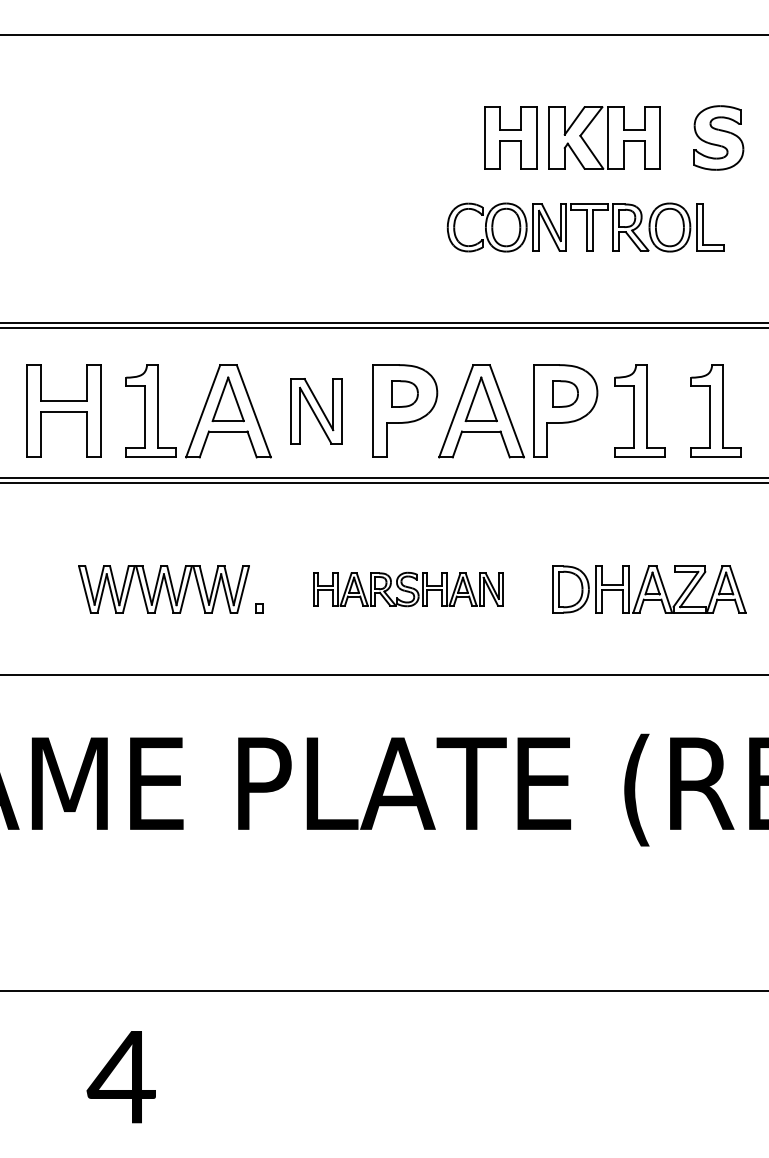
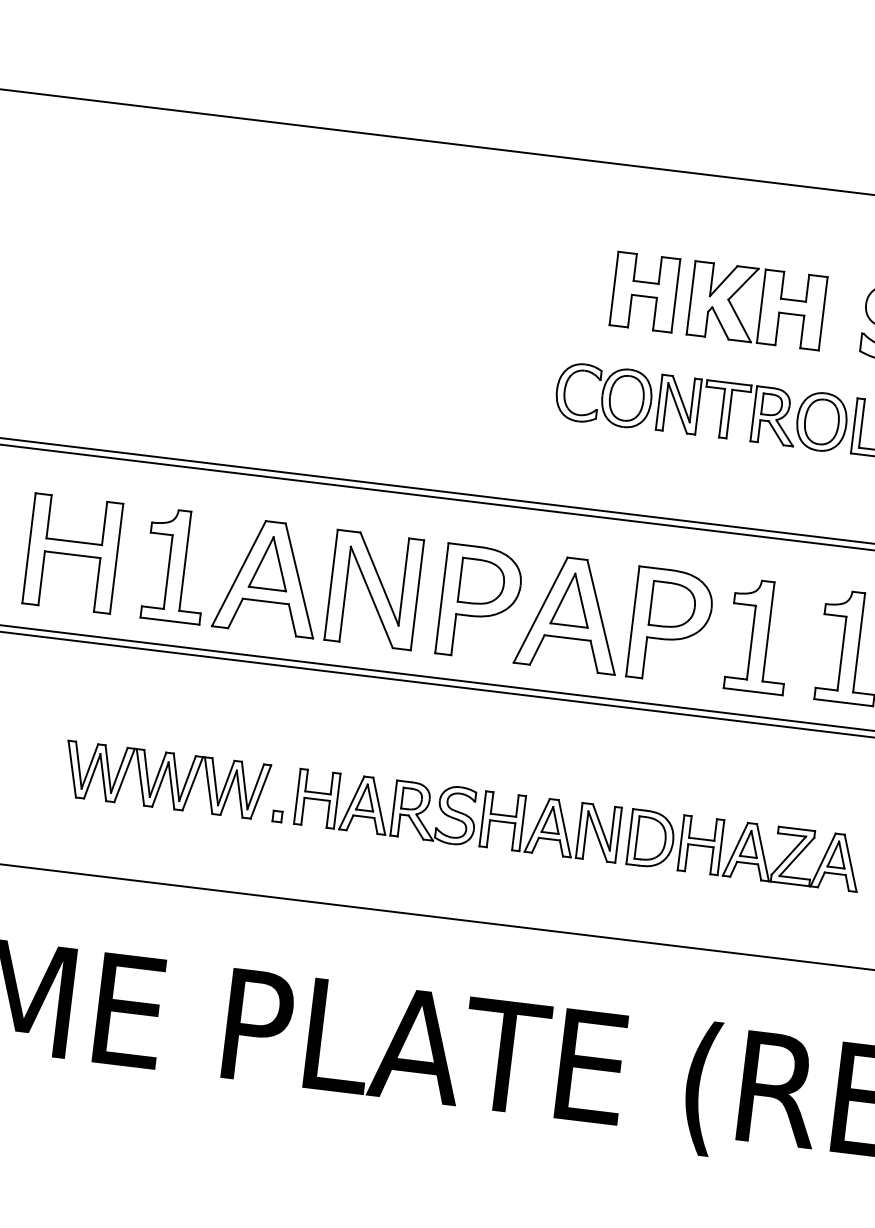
part: (405, 393) -> (482, 581), size x1.43
part: (565, 393) -> (673, 604), size x1.43
part: (316, 411) -> (373, 590), size x1.43
part: (408, 589) -> (458, 815), size x1.43

